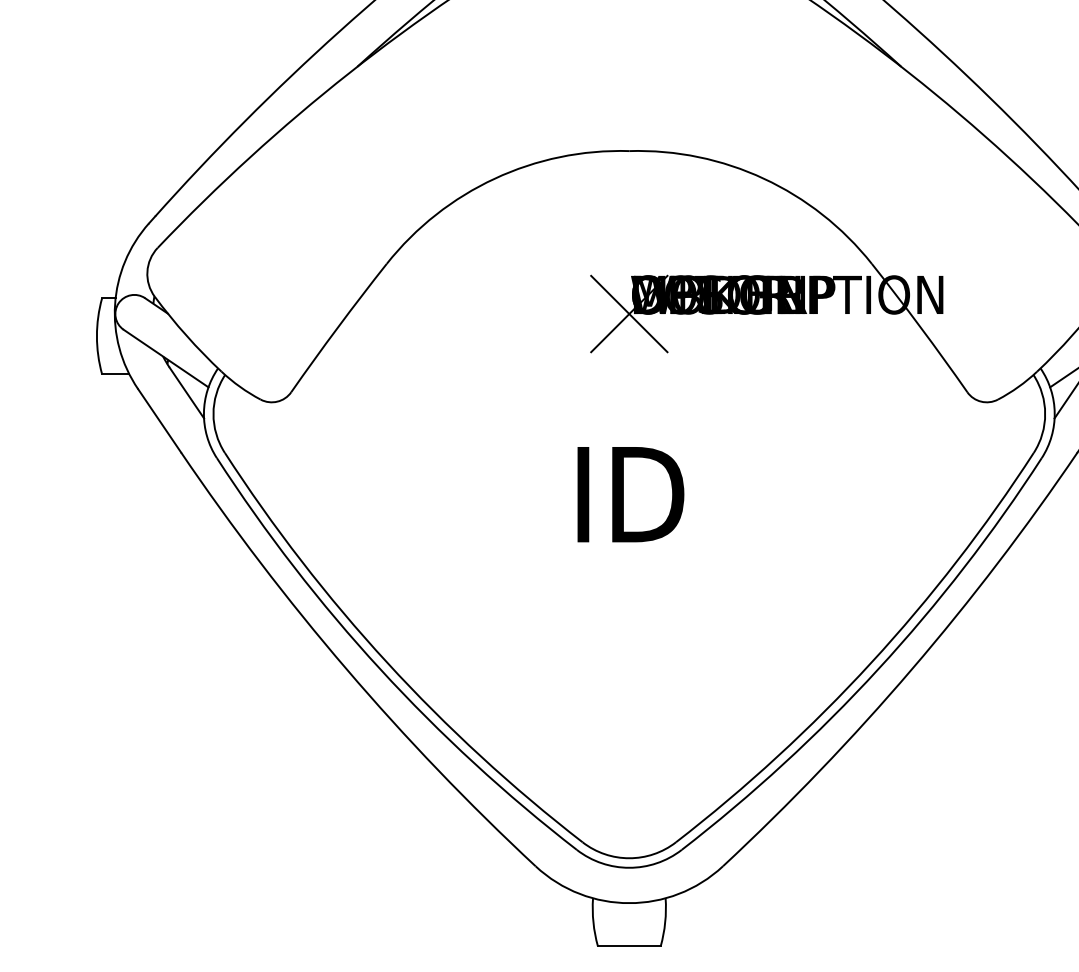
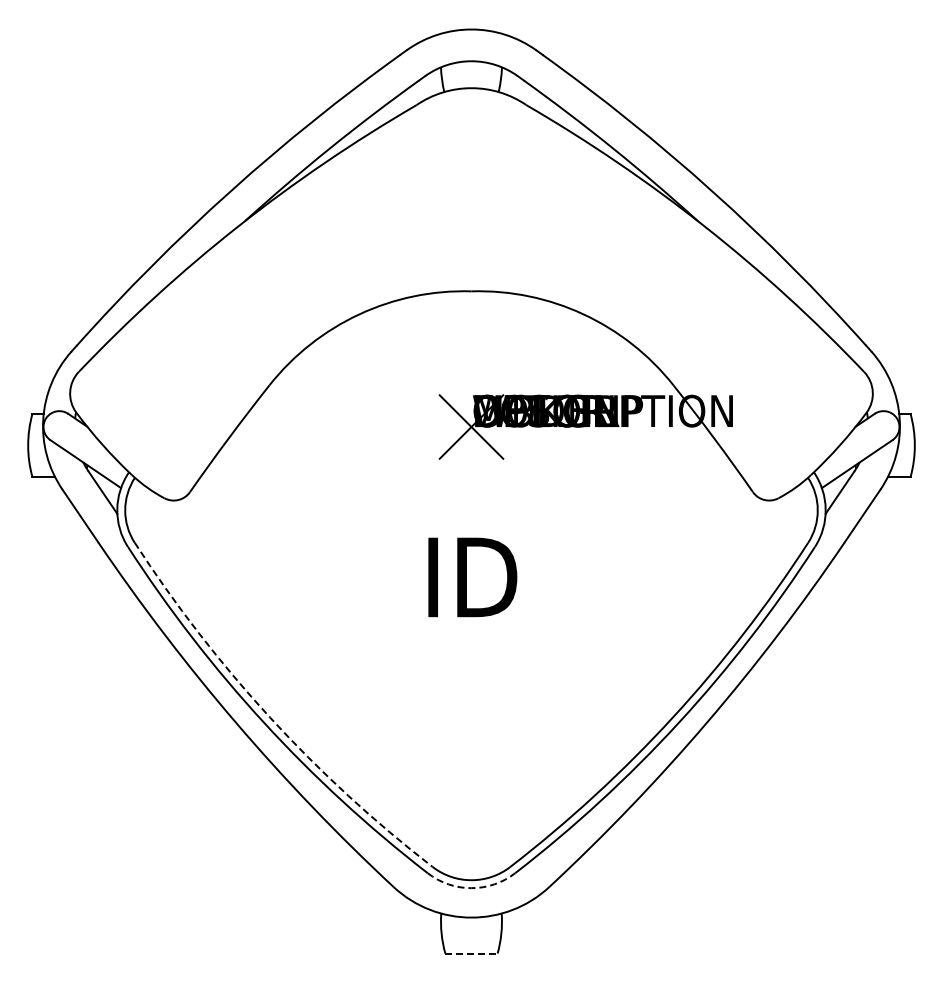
arc: (386, 662) -> (269, 717), solid -> dashed
arc: (629, 868) -> (471, 888), solid -> dashed
line: (629, 946) -> (471, 953), solid -> dashed

